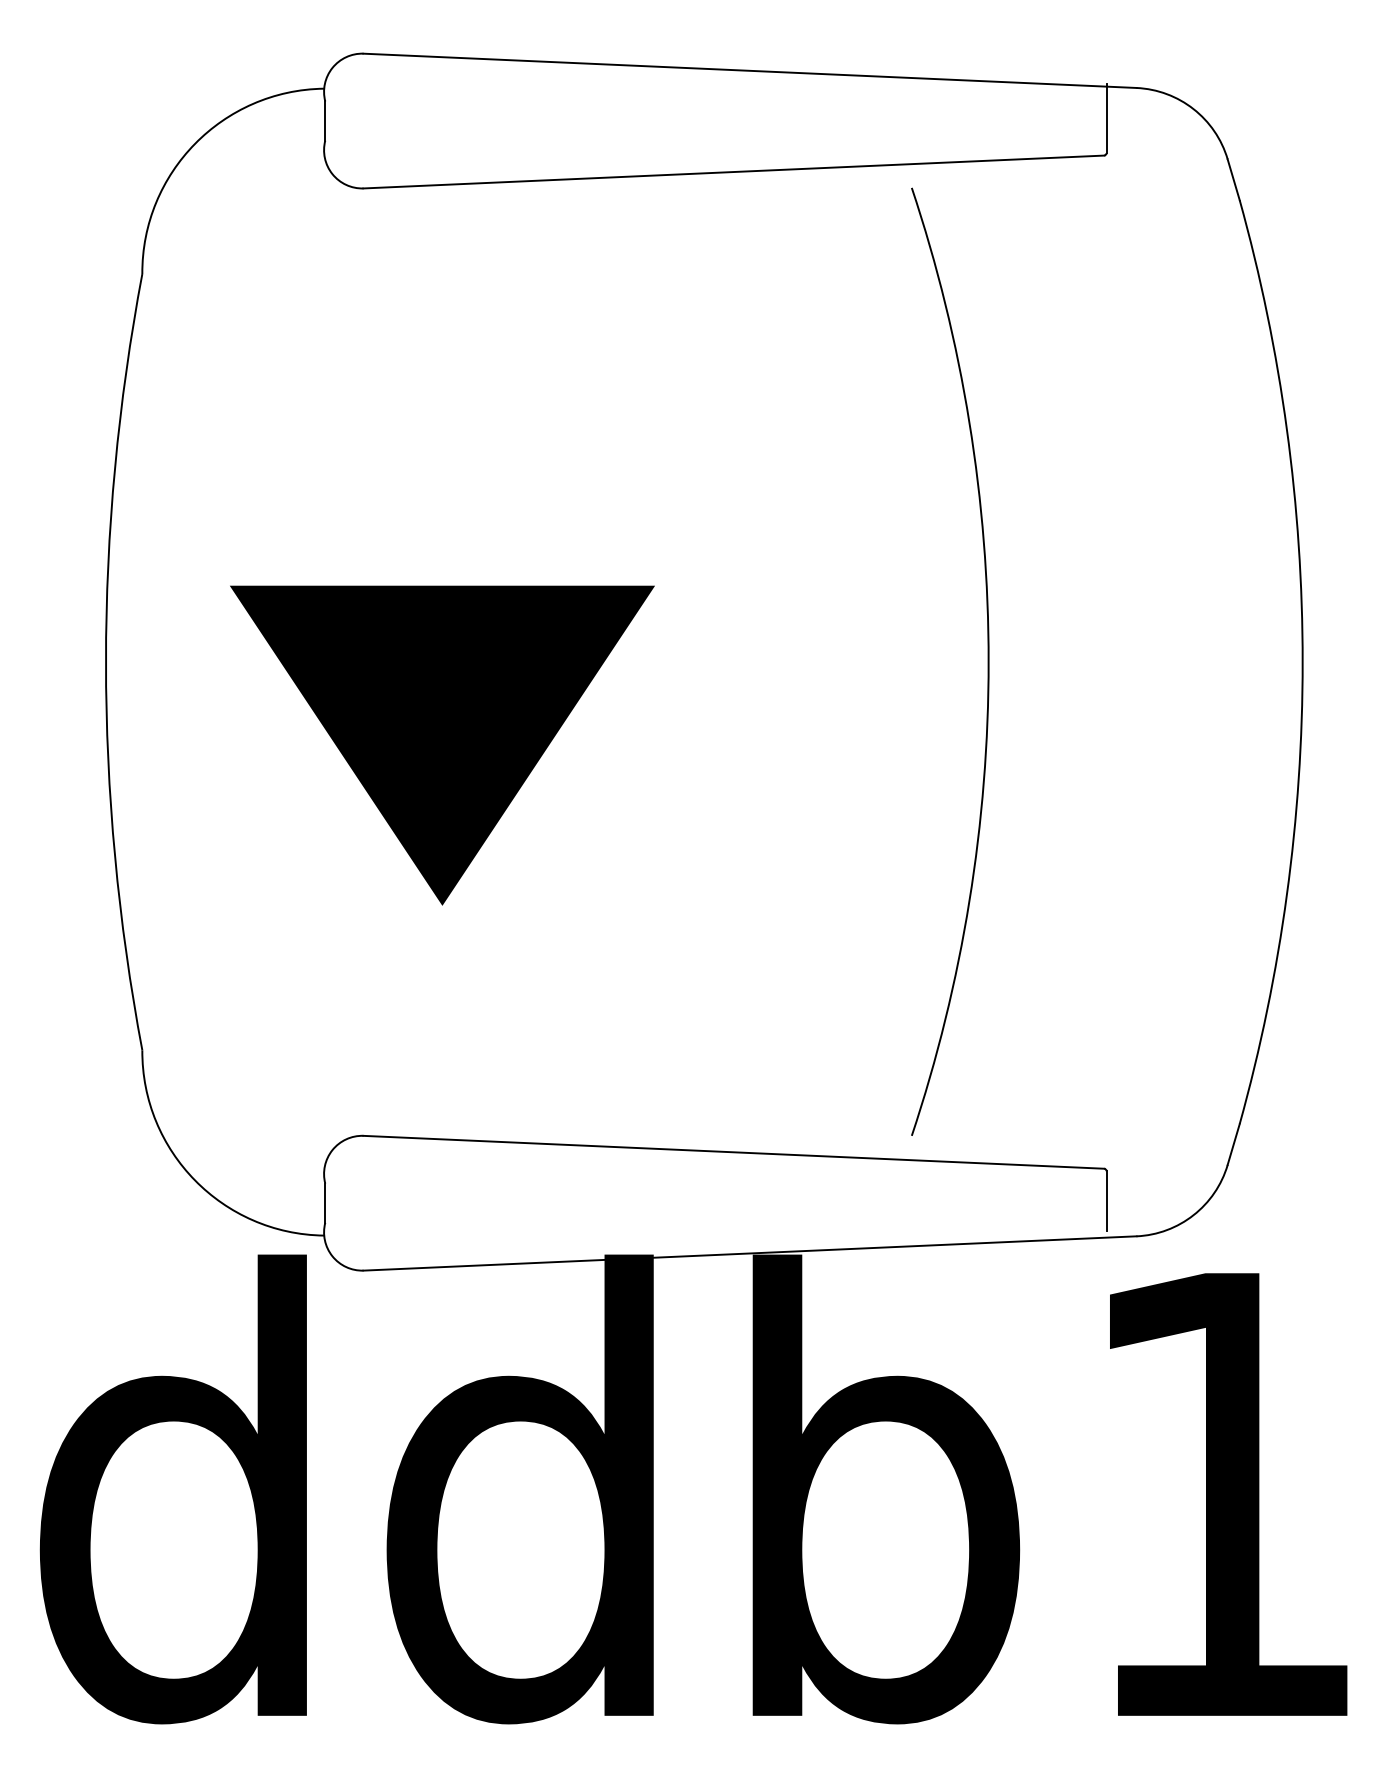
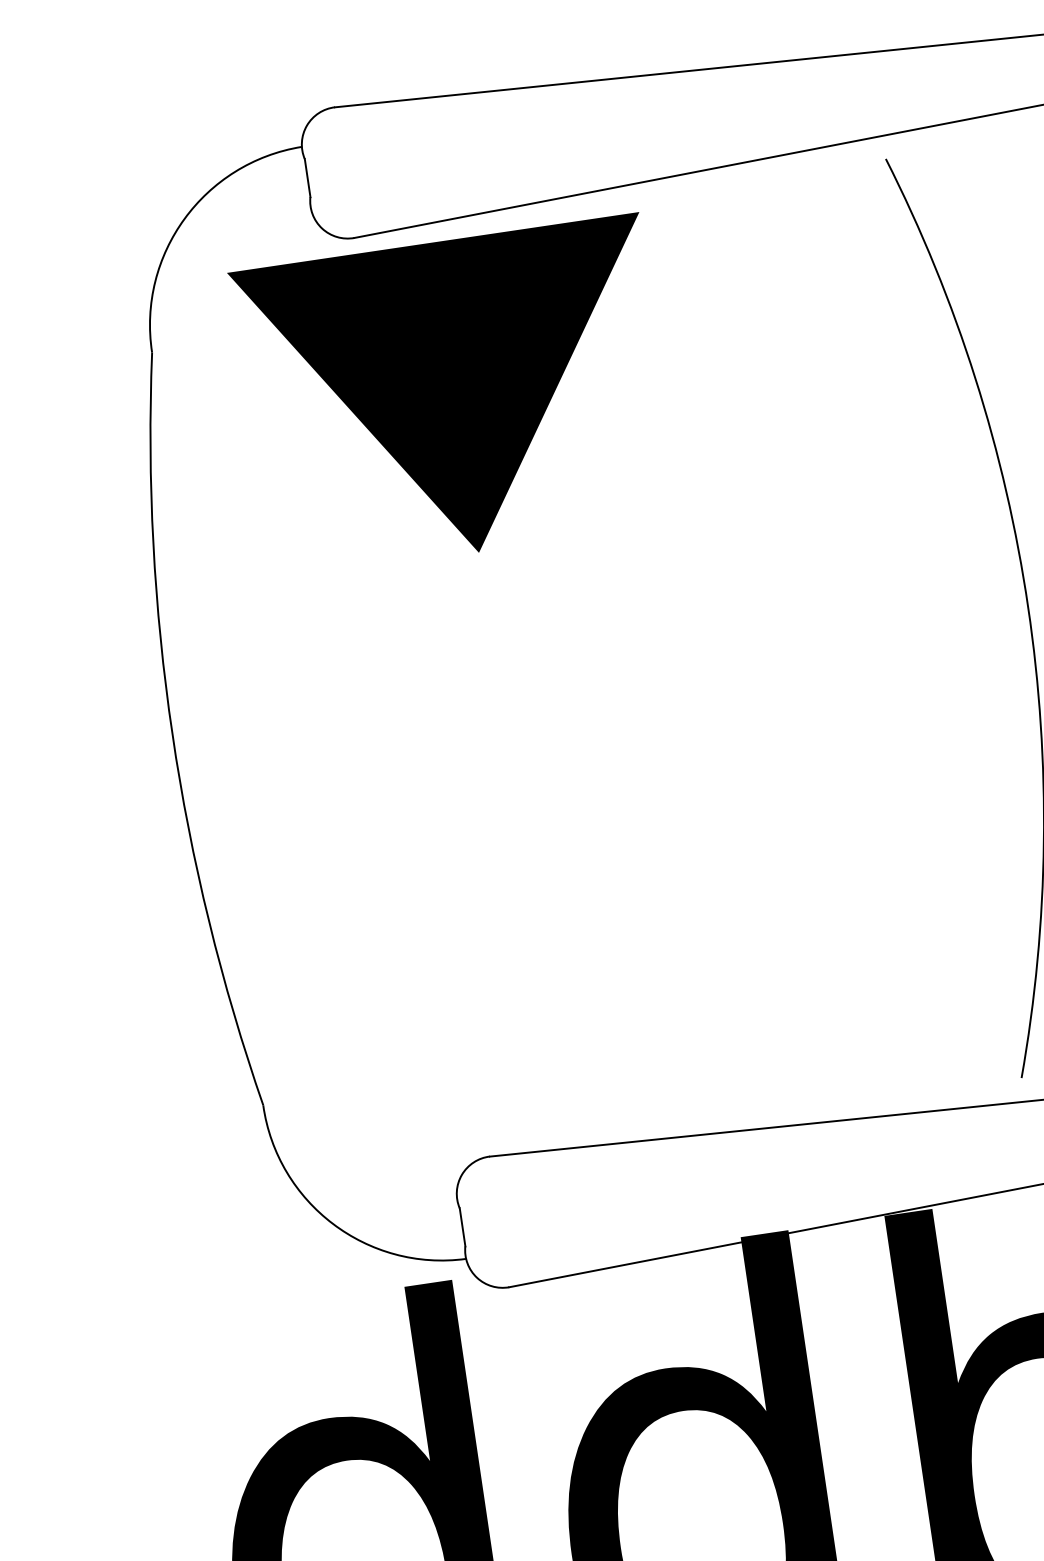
part: (442, 745) -> (456, 397), moved

